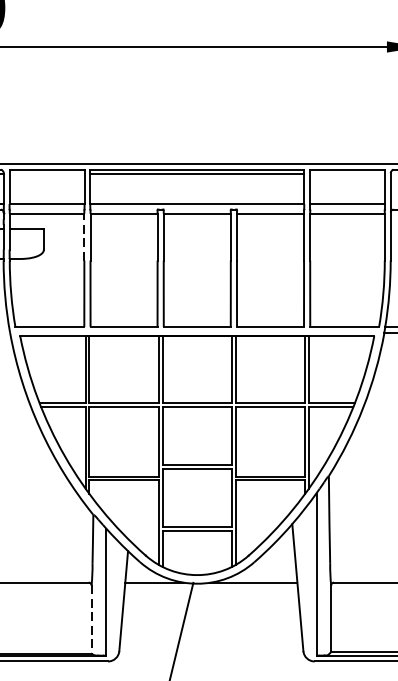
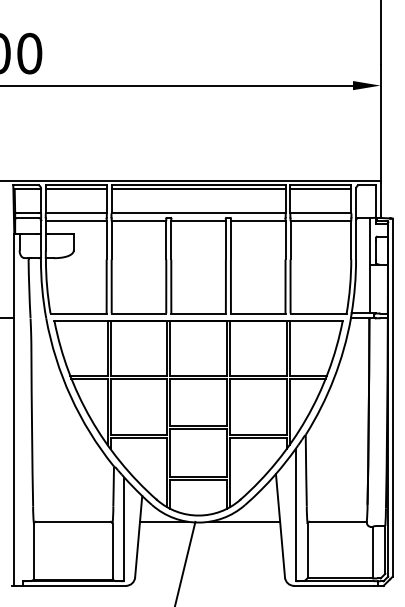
line: (46, 174) -> (75, 189), added
line: (347, 174) -> (320, 189), added
line: (84, 236) -> (106, 239), dashed -> solid
line: (91, 619) -> (112, 551), dashed -> solid

